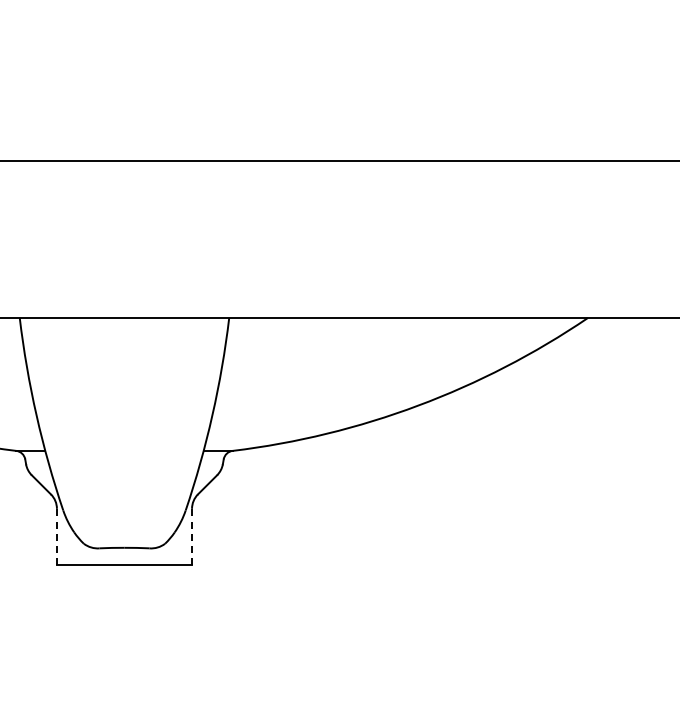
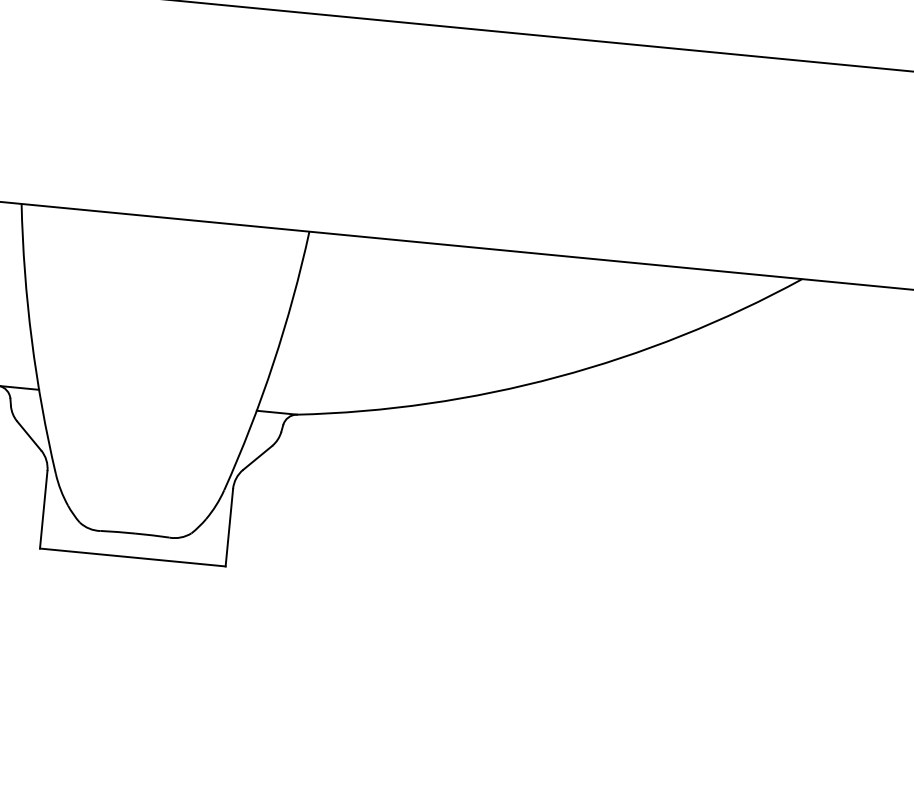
line: (56, 536) -> (43, 509), dashed -> solid
line: (192, 536) -> (230, 526), dashed -> solid

